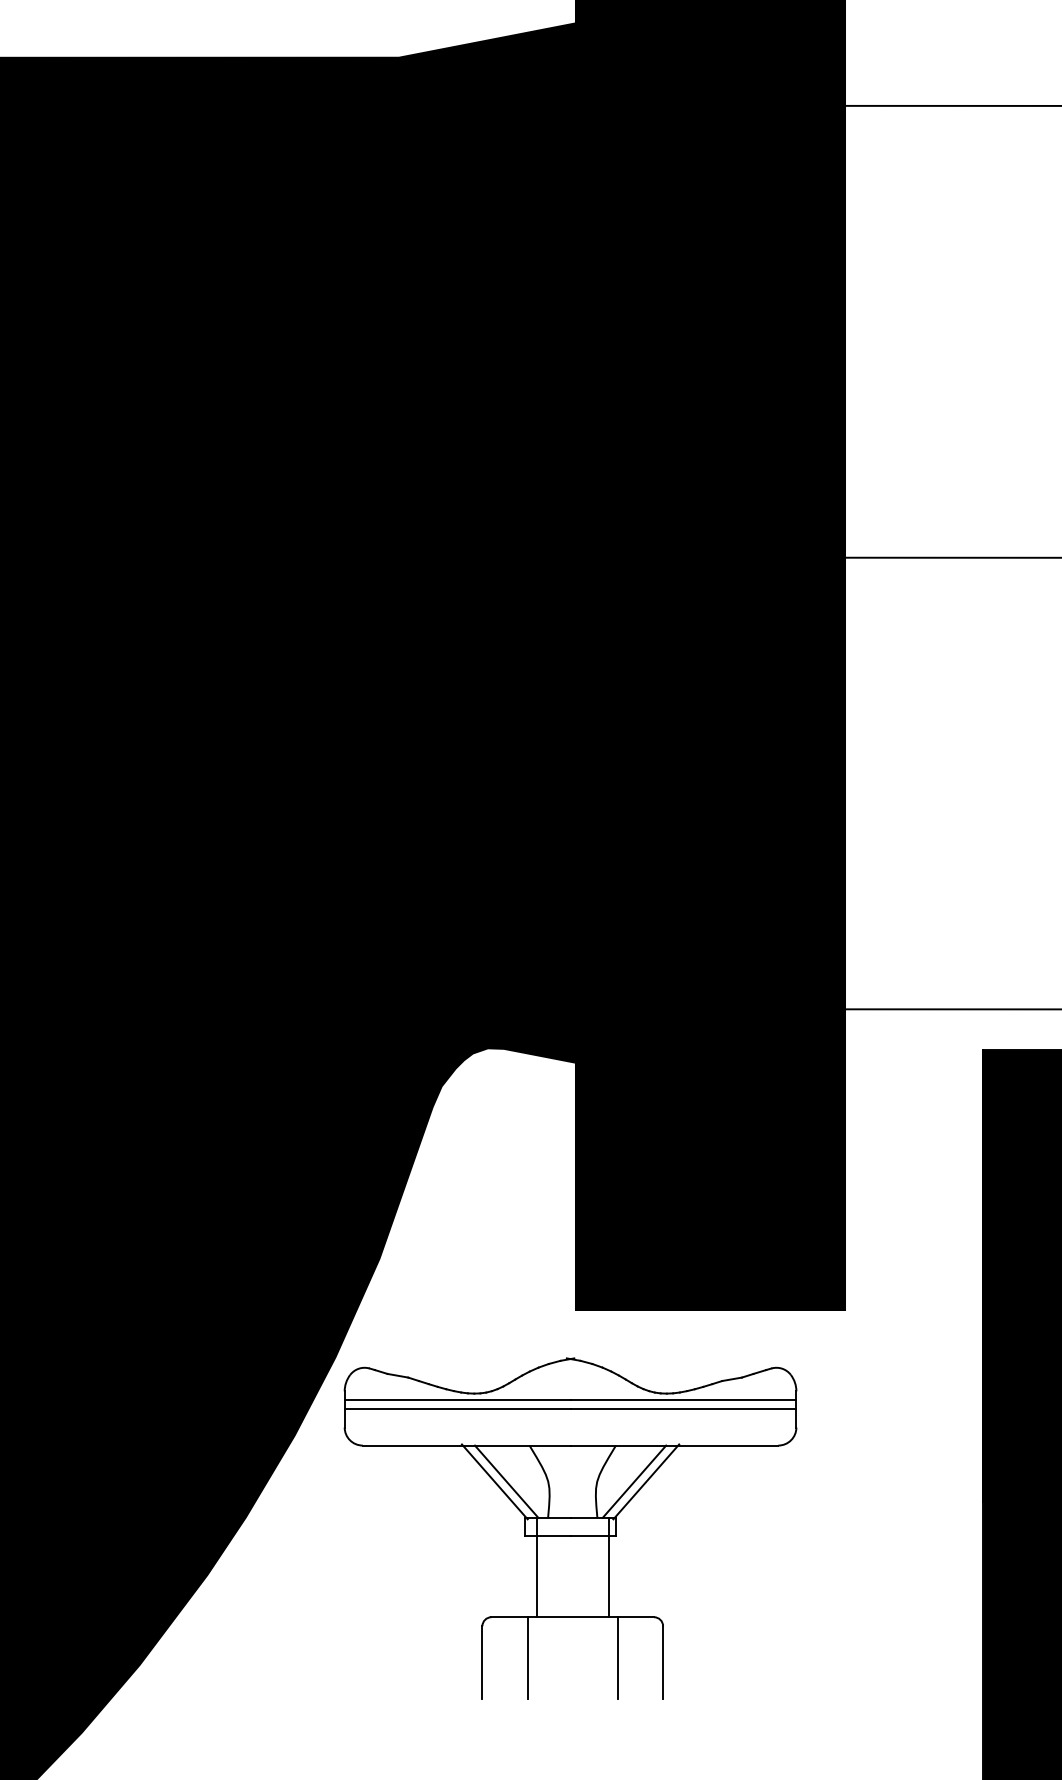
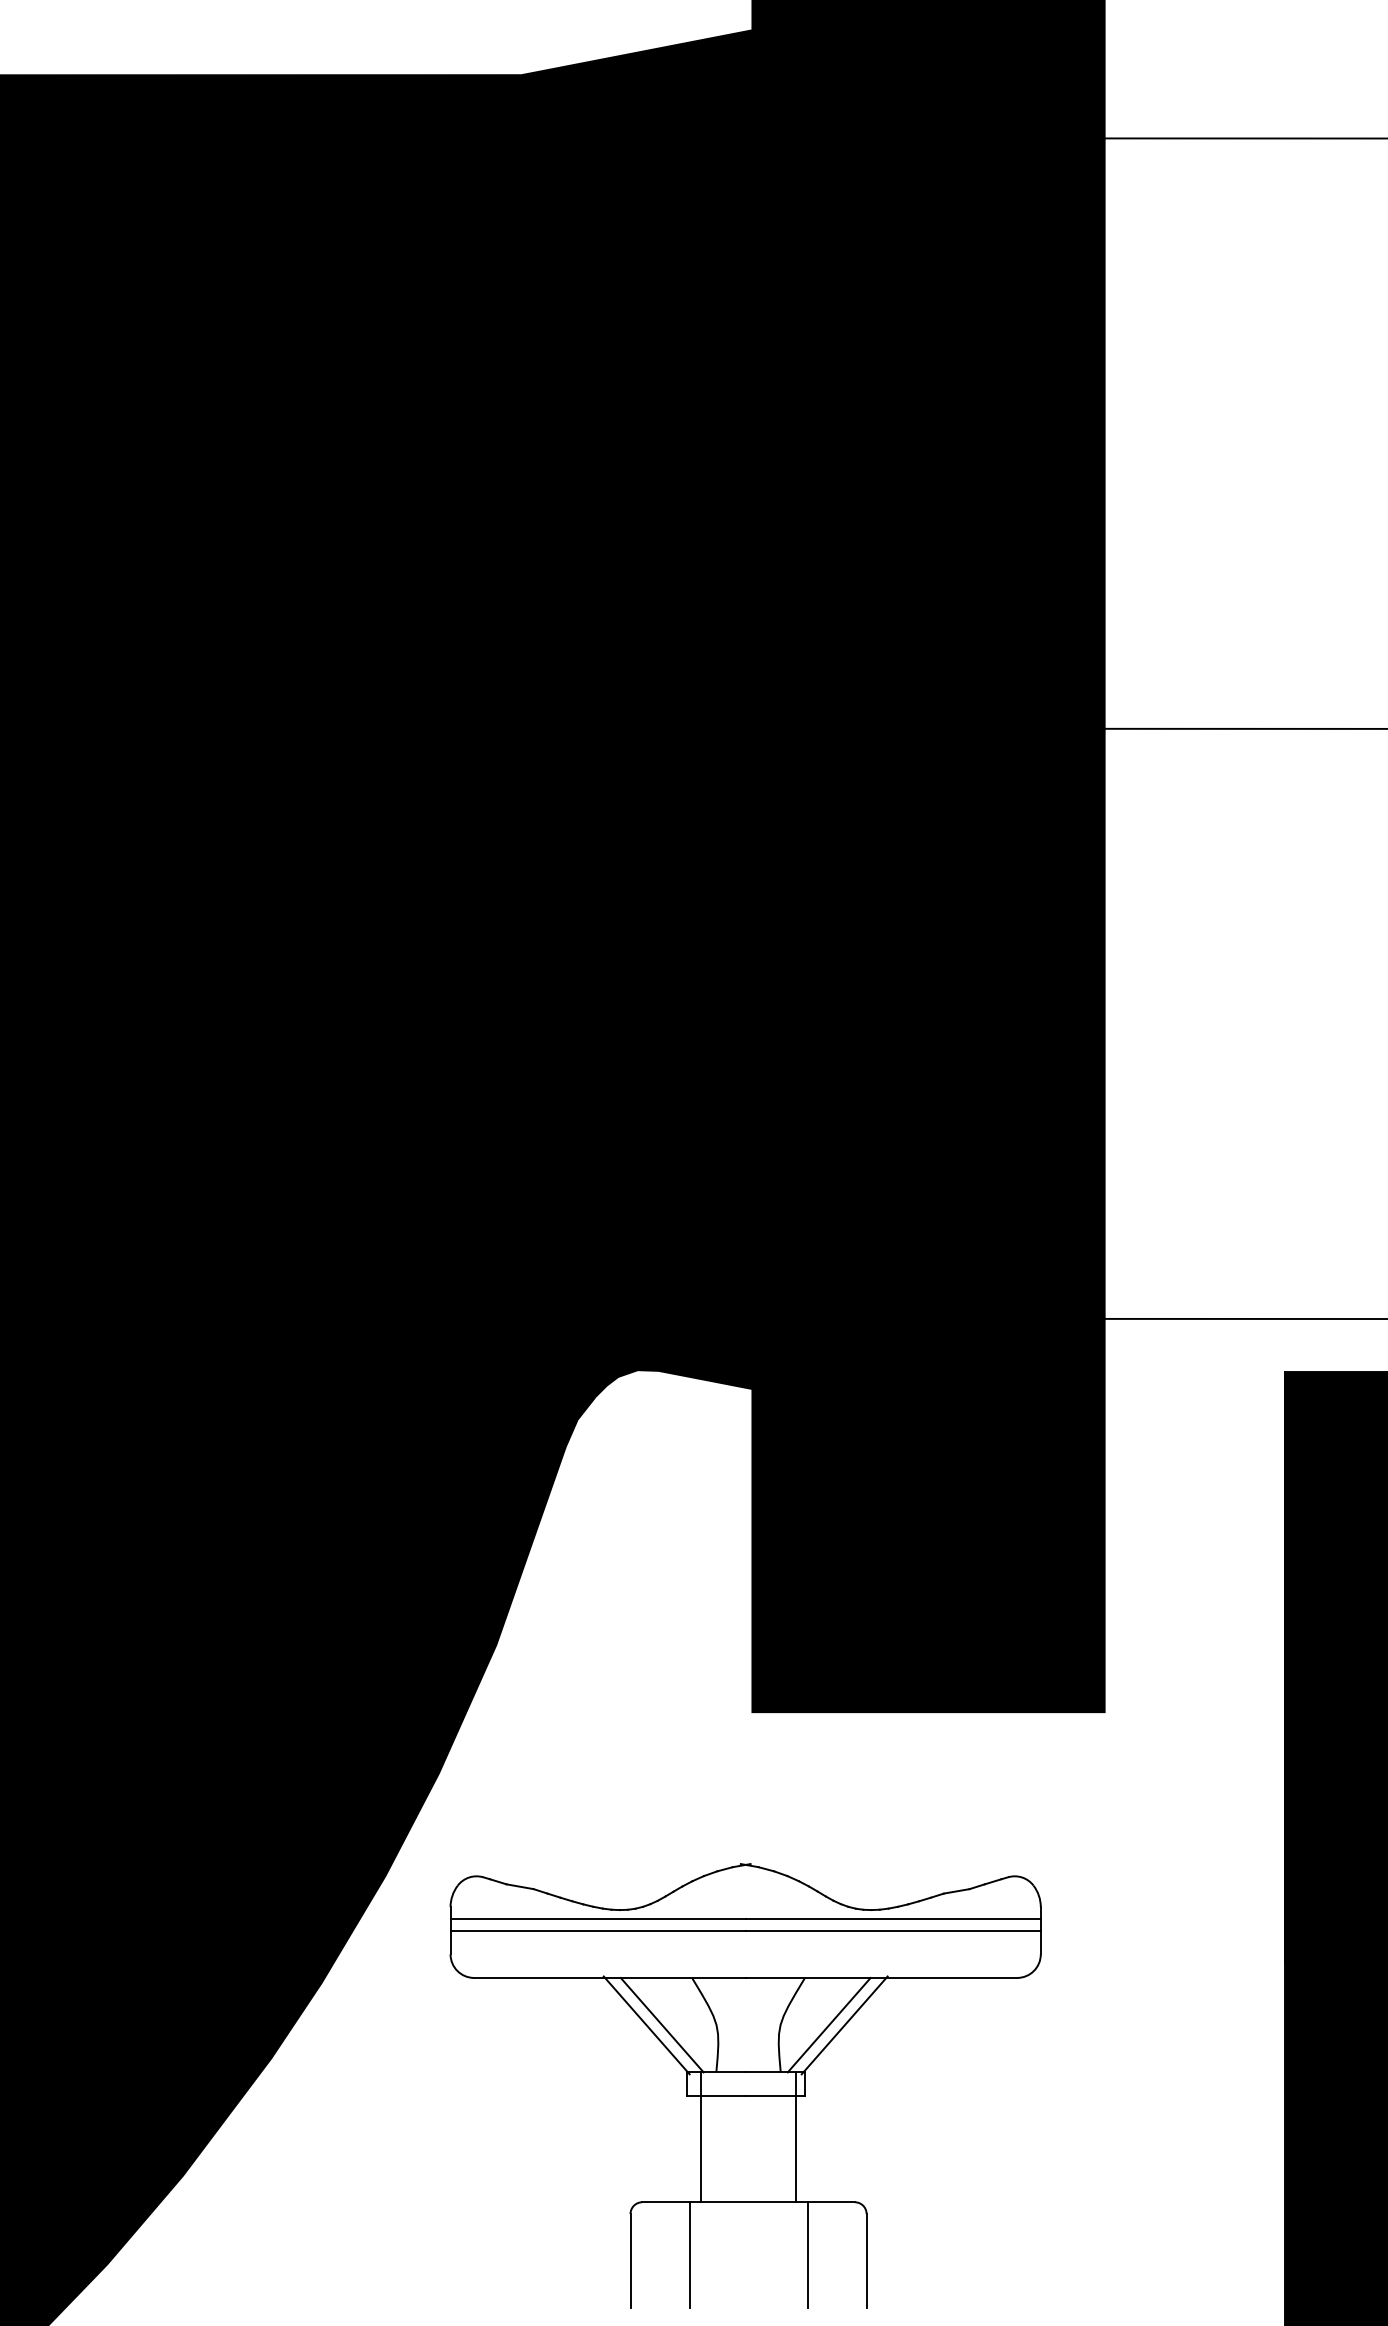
part: (570, 1527) -> (745, 2085), moved

